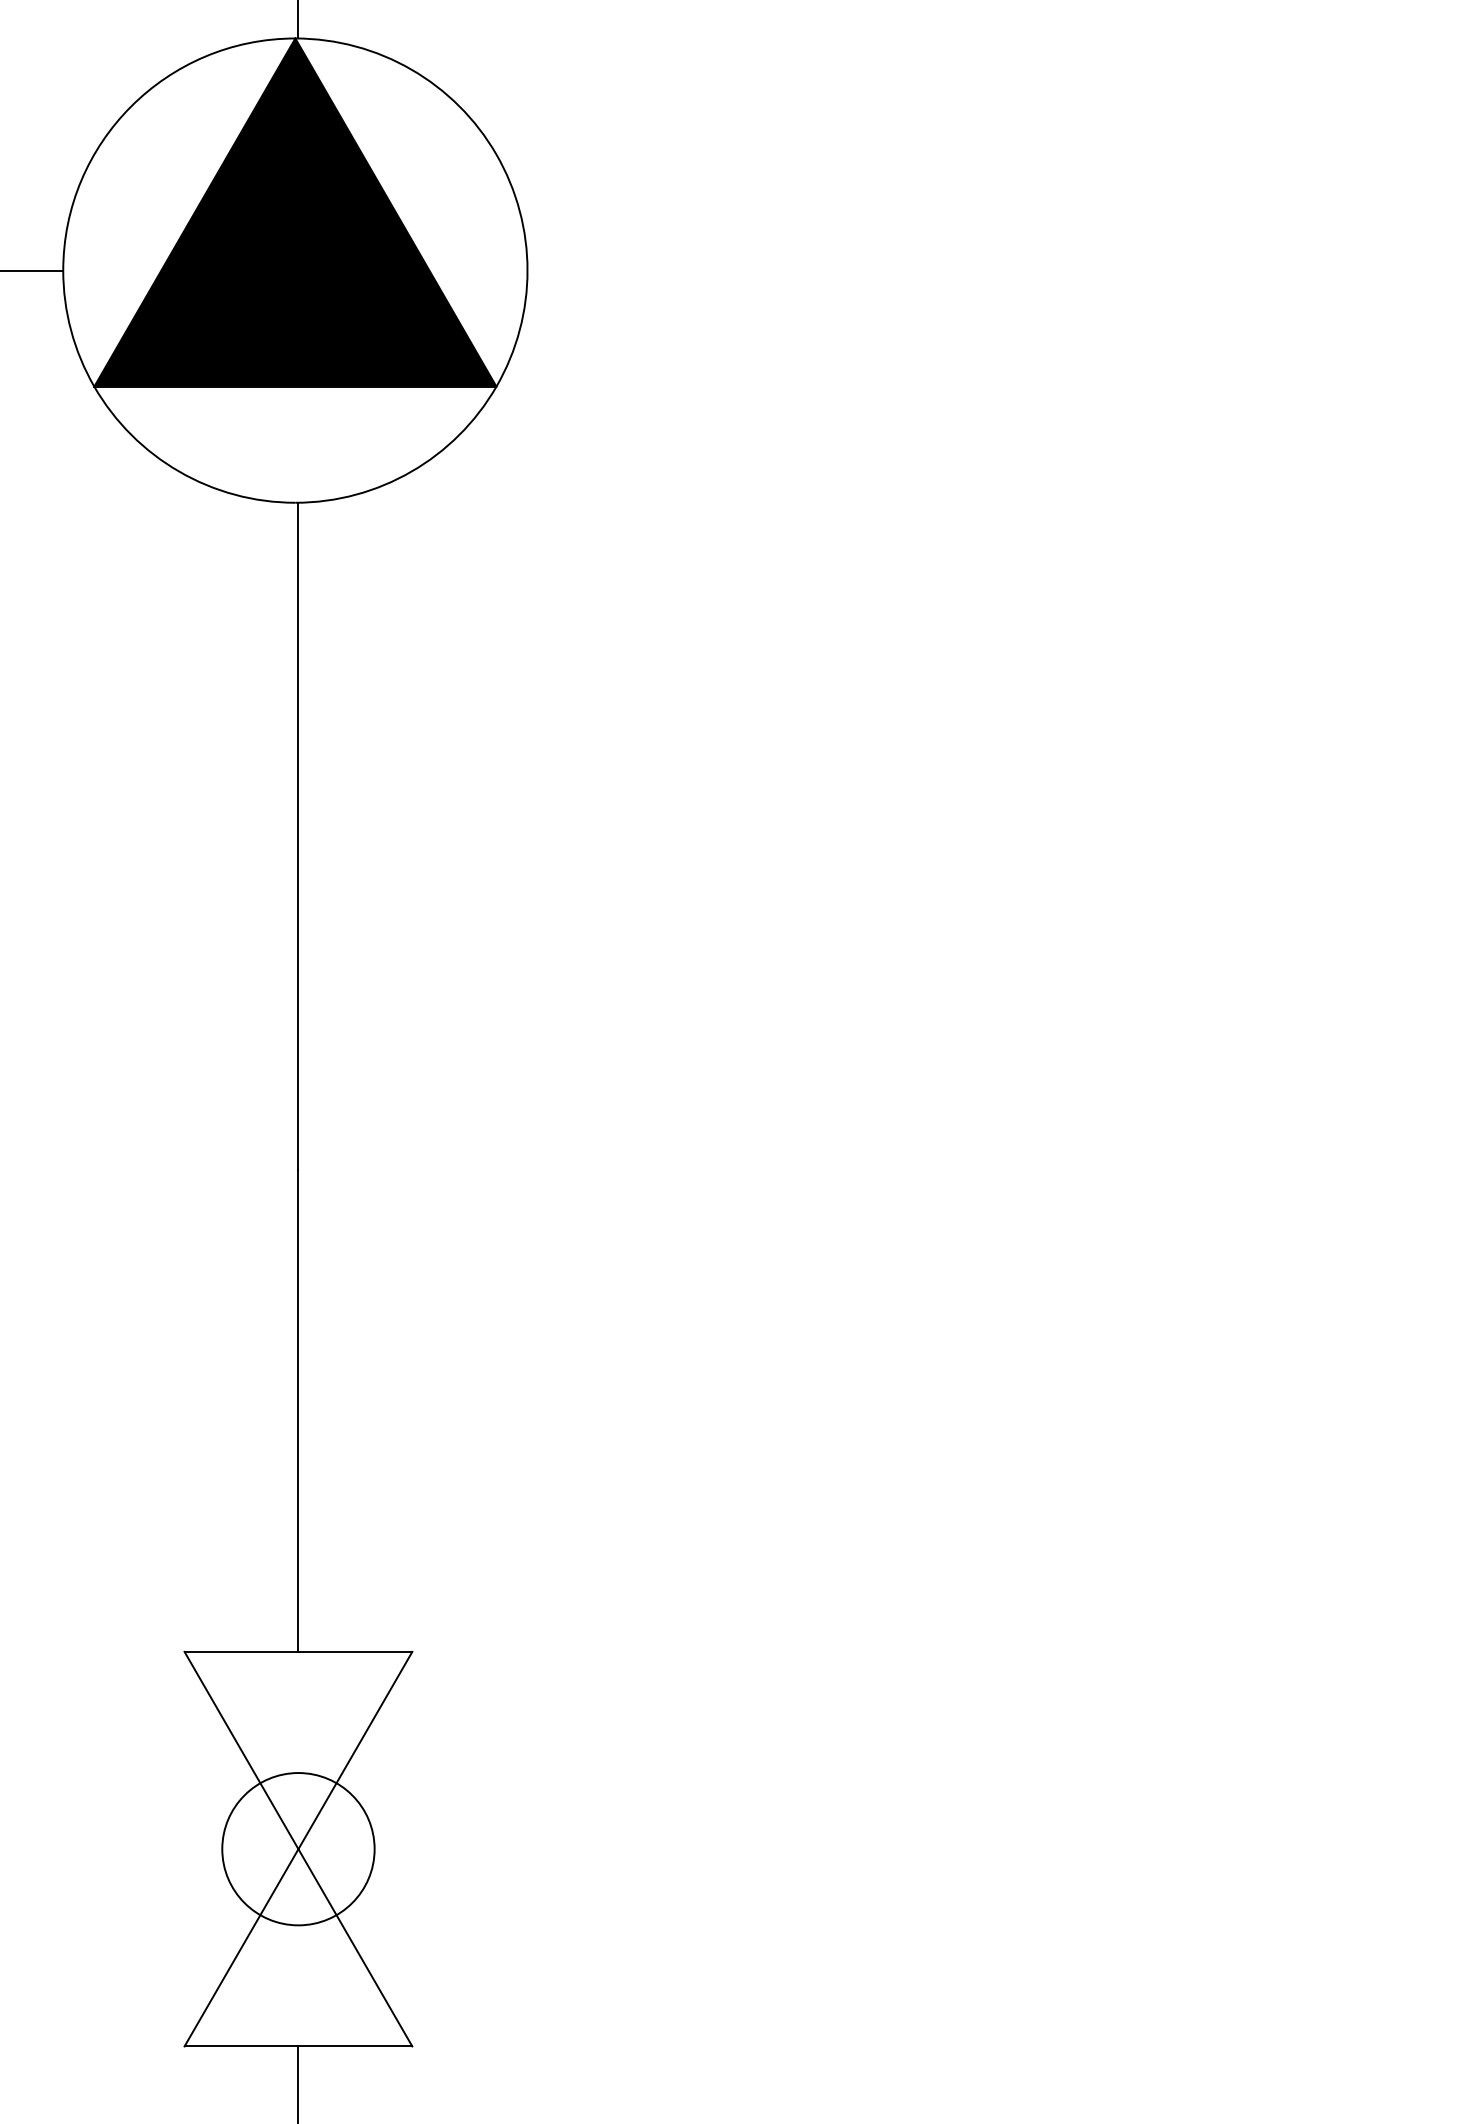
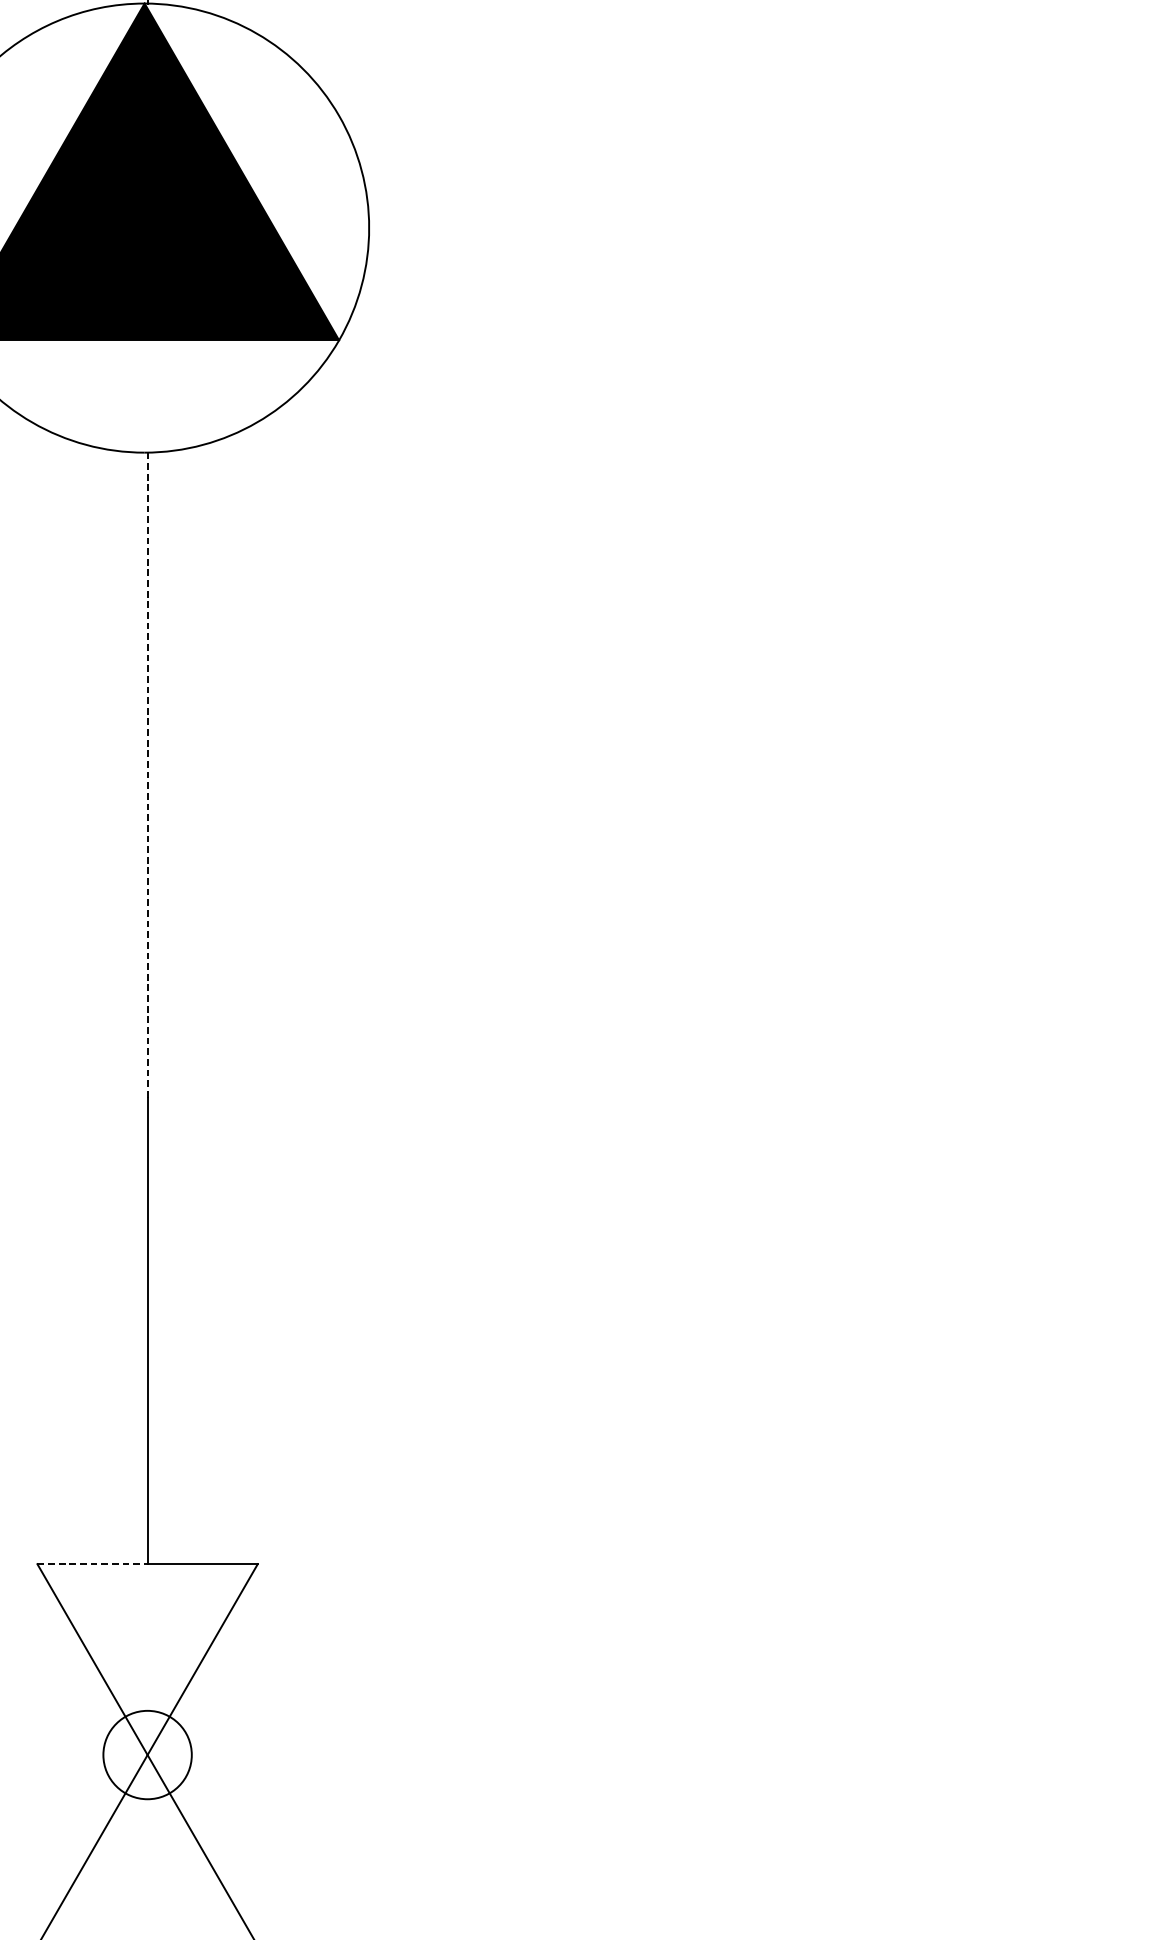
line: (298, 835) -> (147, 774), solid -> dashed
line: (241, 1651) -> (92, 1563), solid -> dashed
circle: (298, 1849) -> (147, 1755), size x0.6

